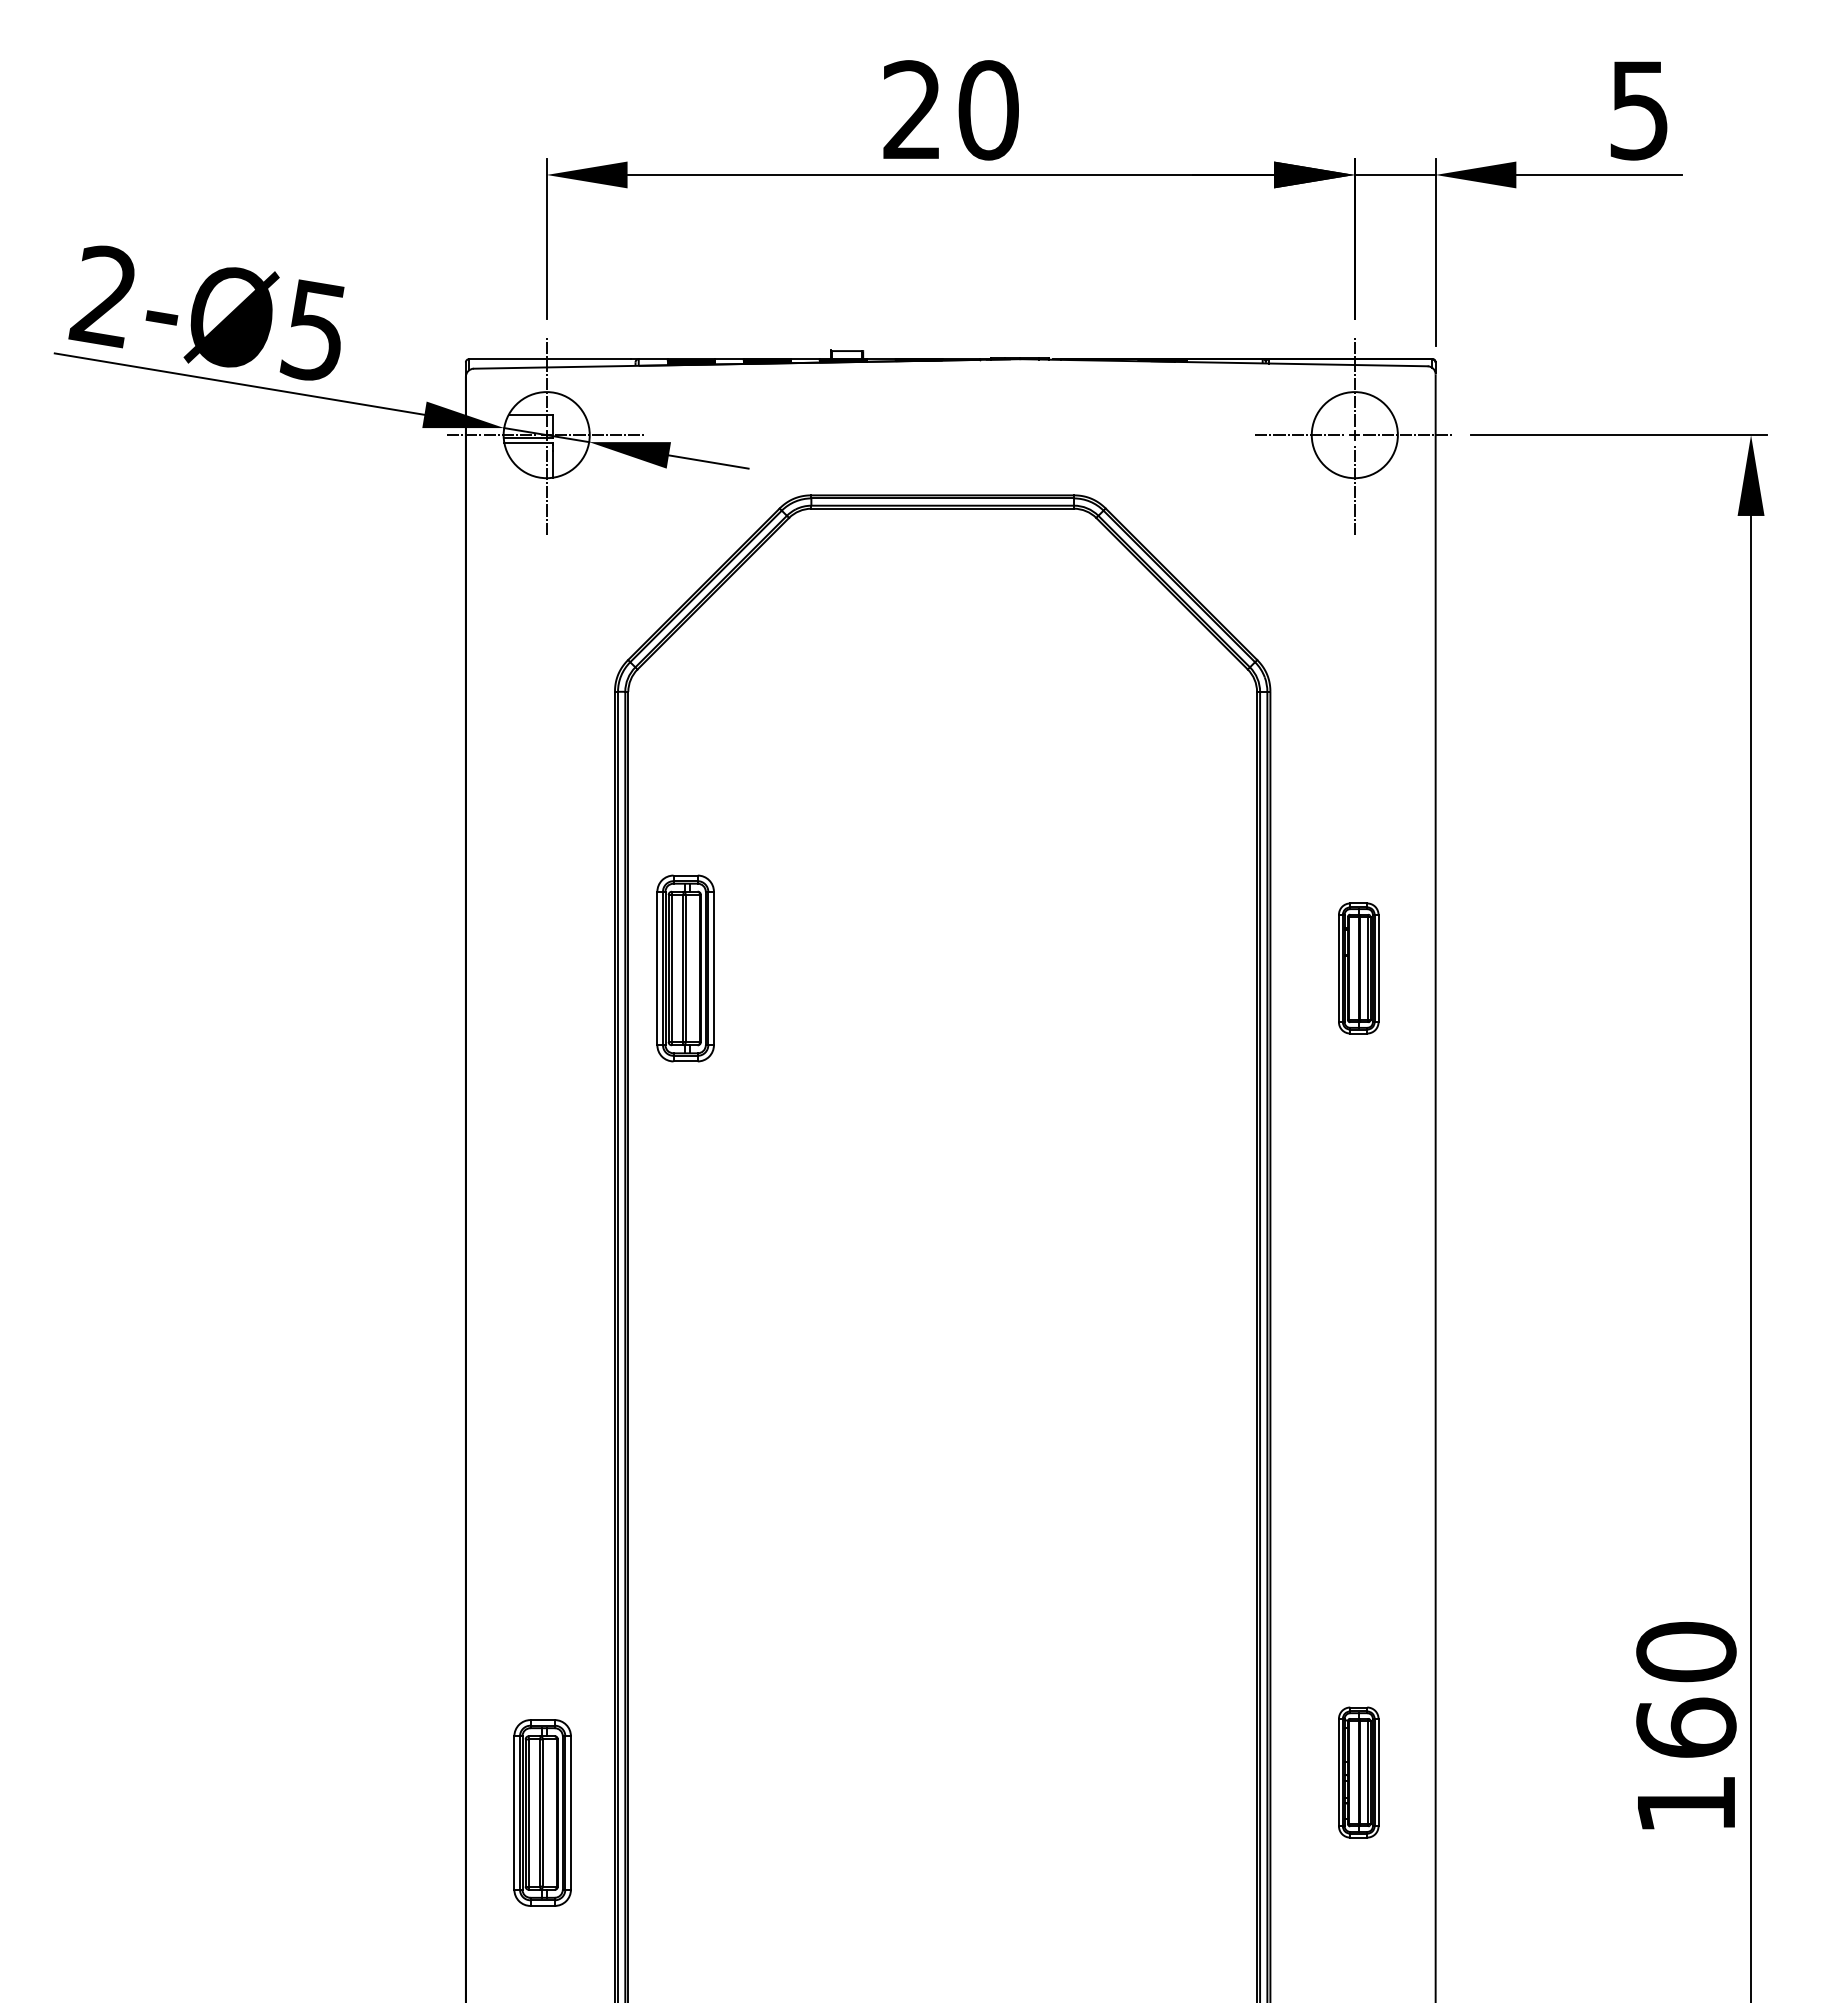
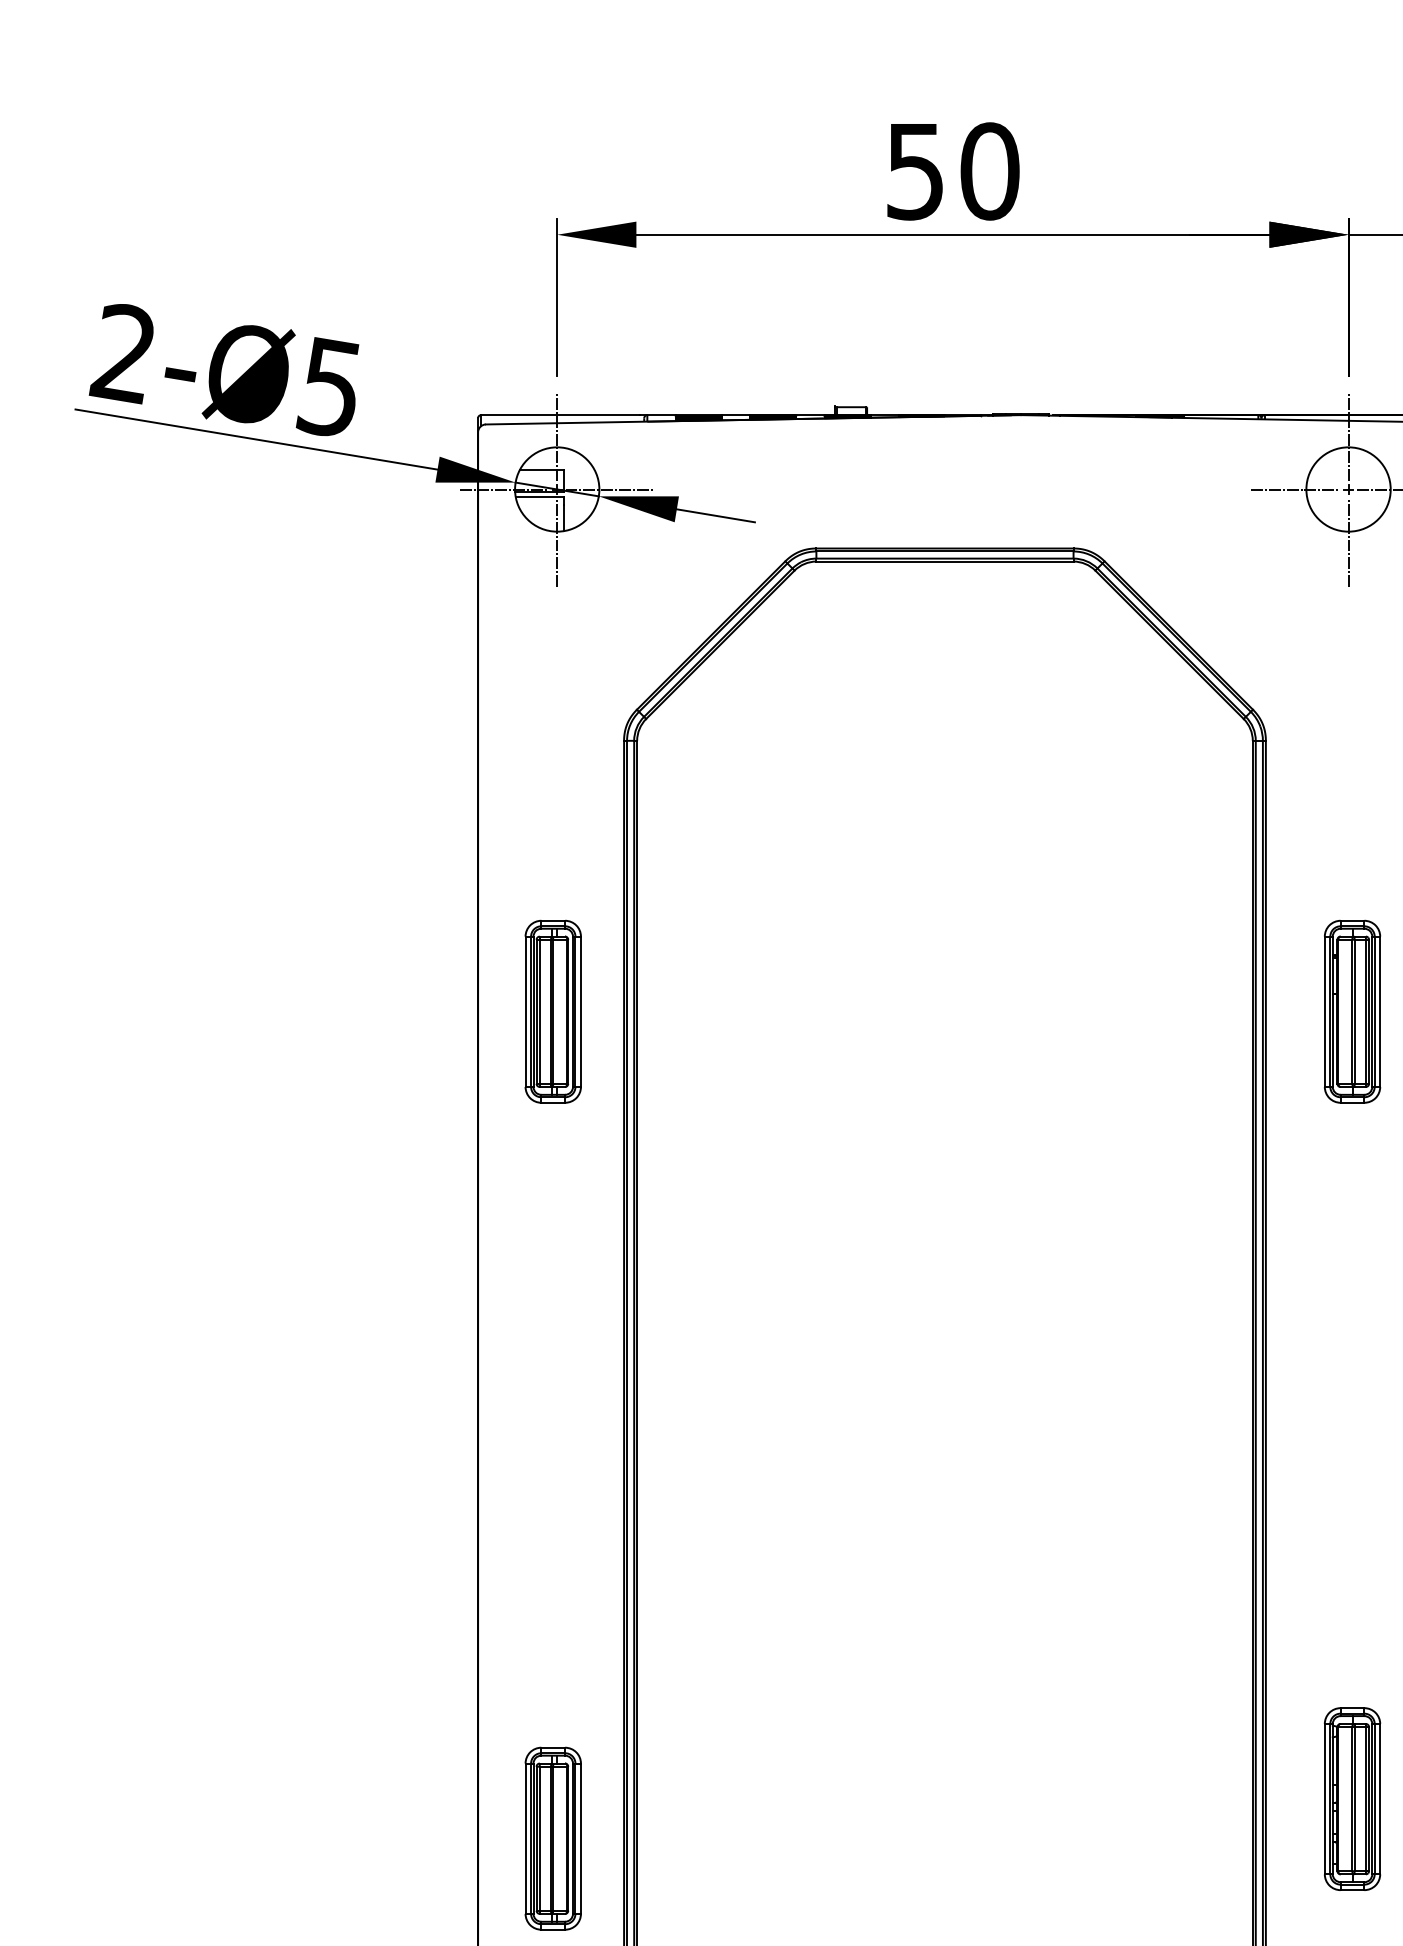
text: (911, 110) -> (914, 171), 20 -> 50
part: (685, 968) -> (553, 1011), moved
part: (1358, 968) -> (1352, 1011), size x1.43
part: (1358, 1772) -> (1352, 1799), size x1.43

